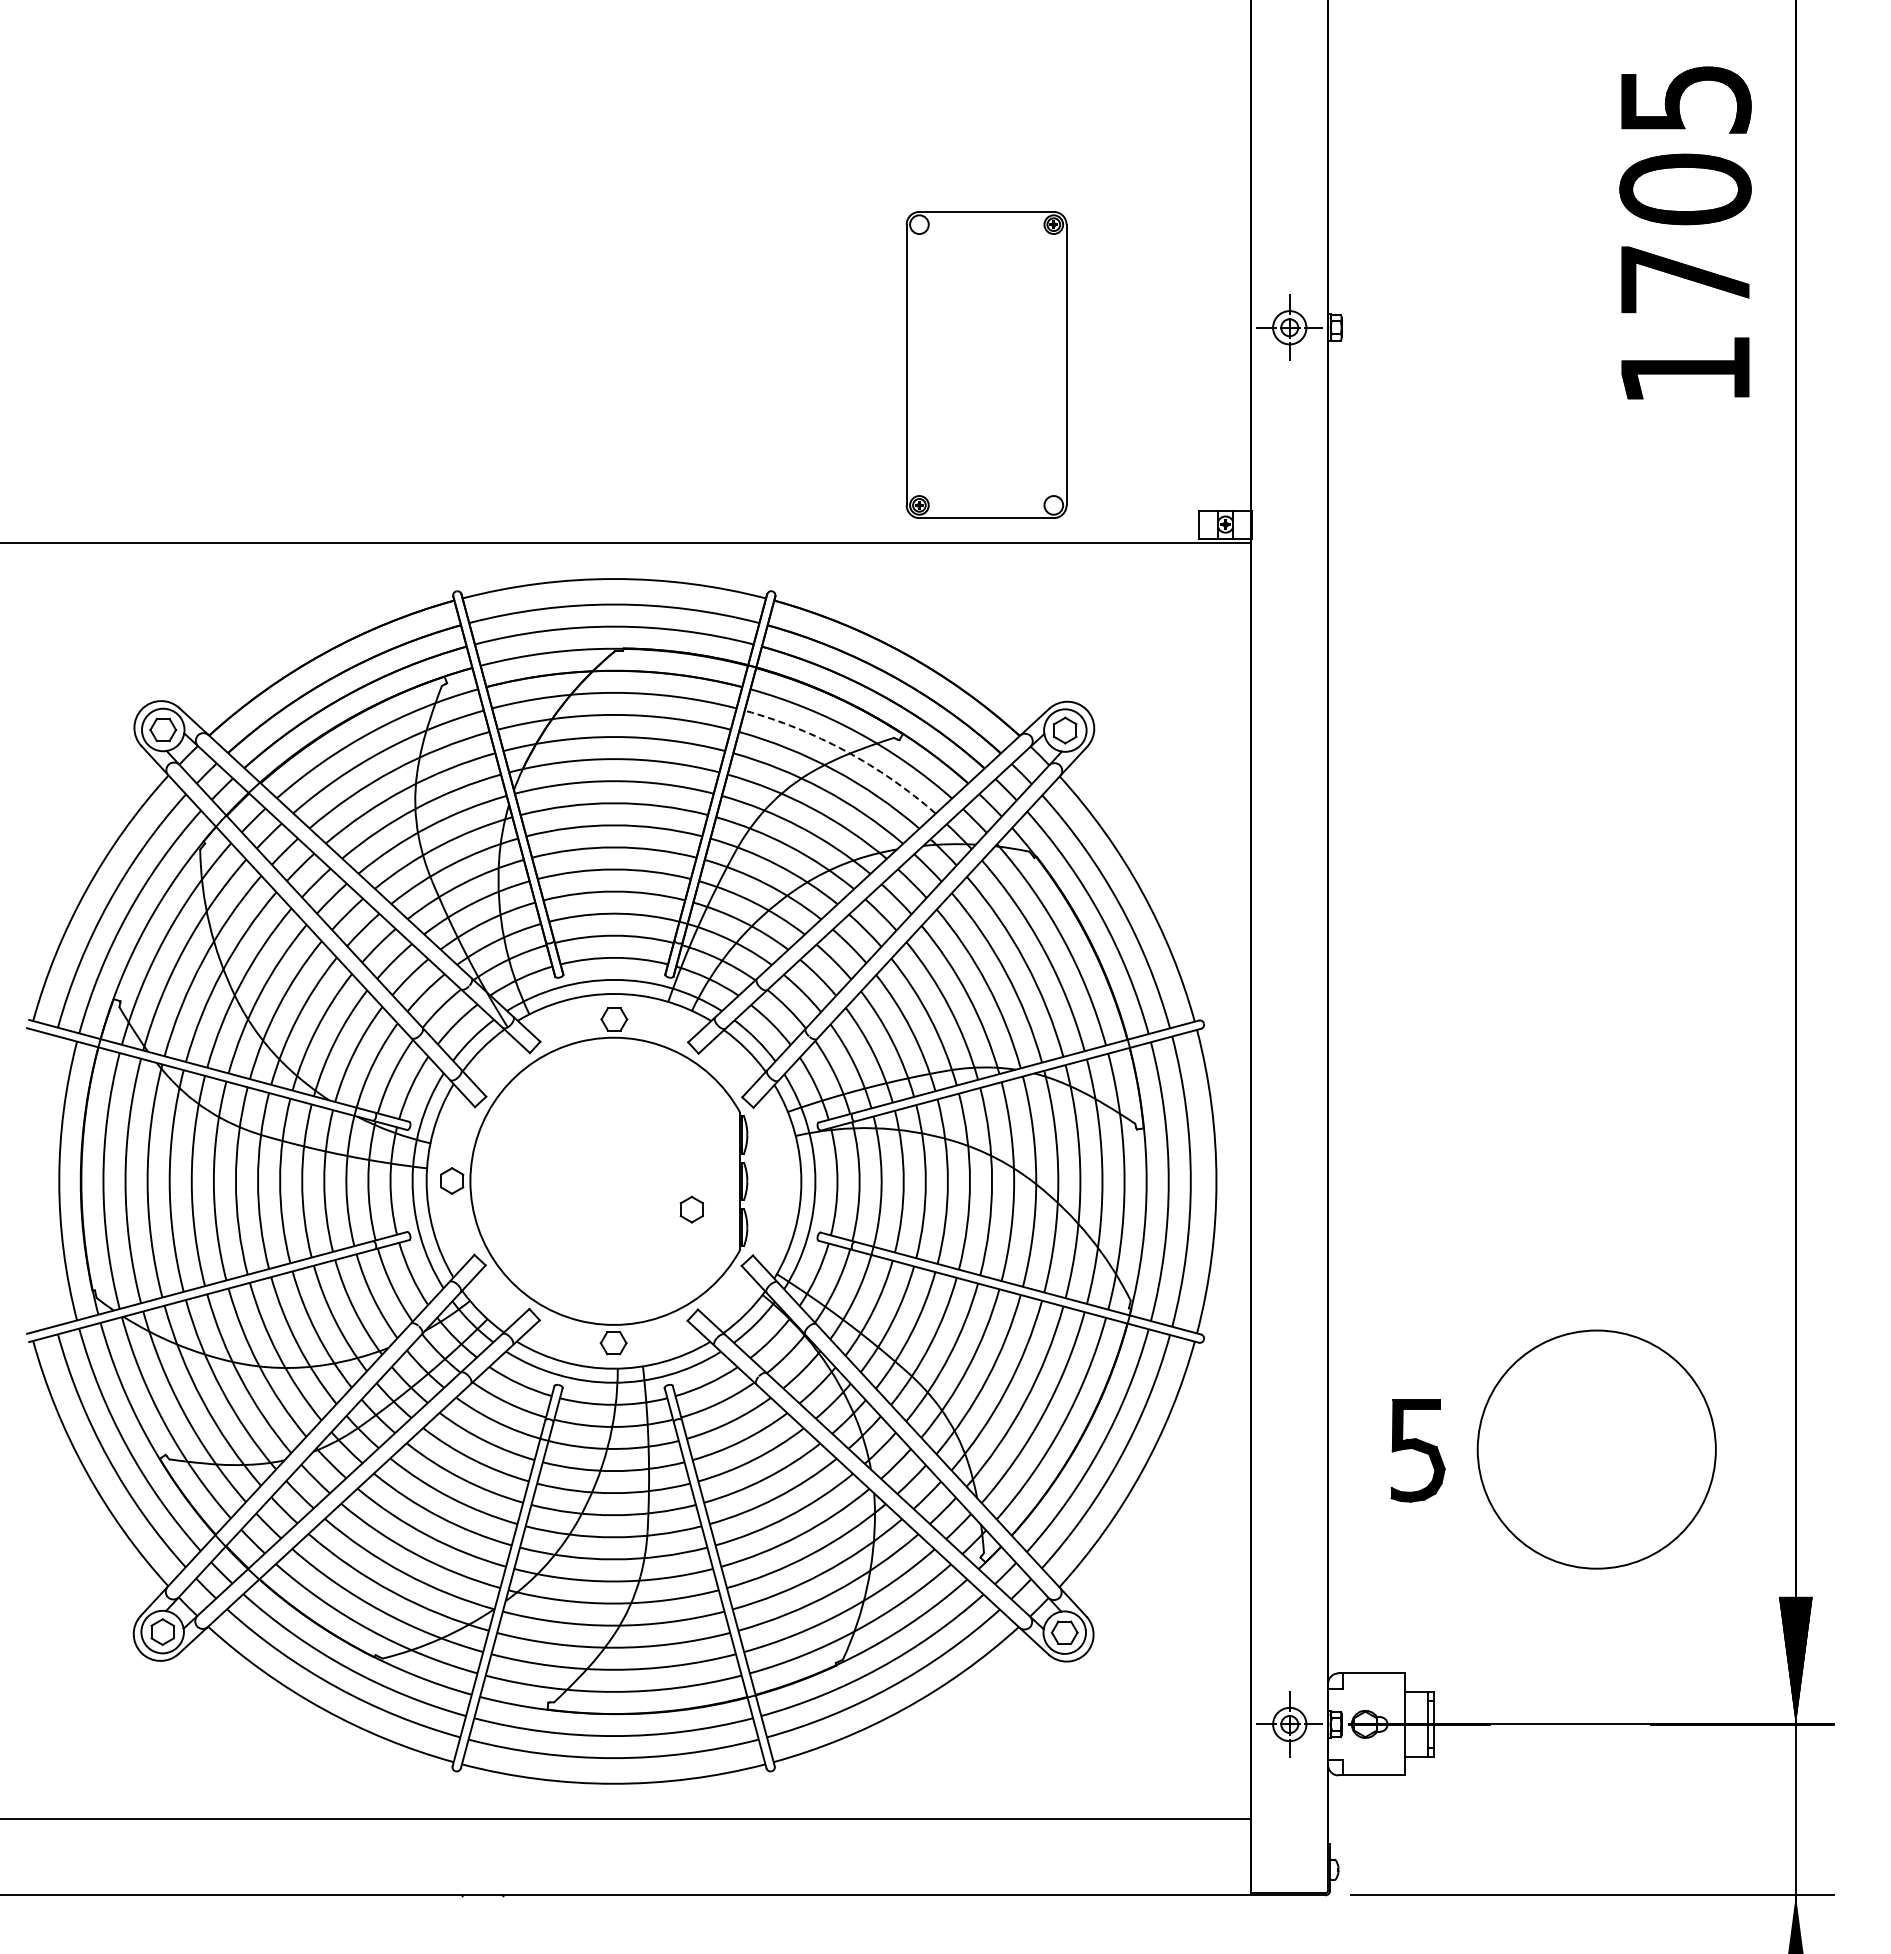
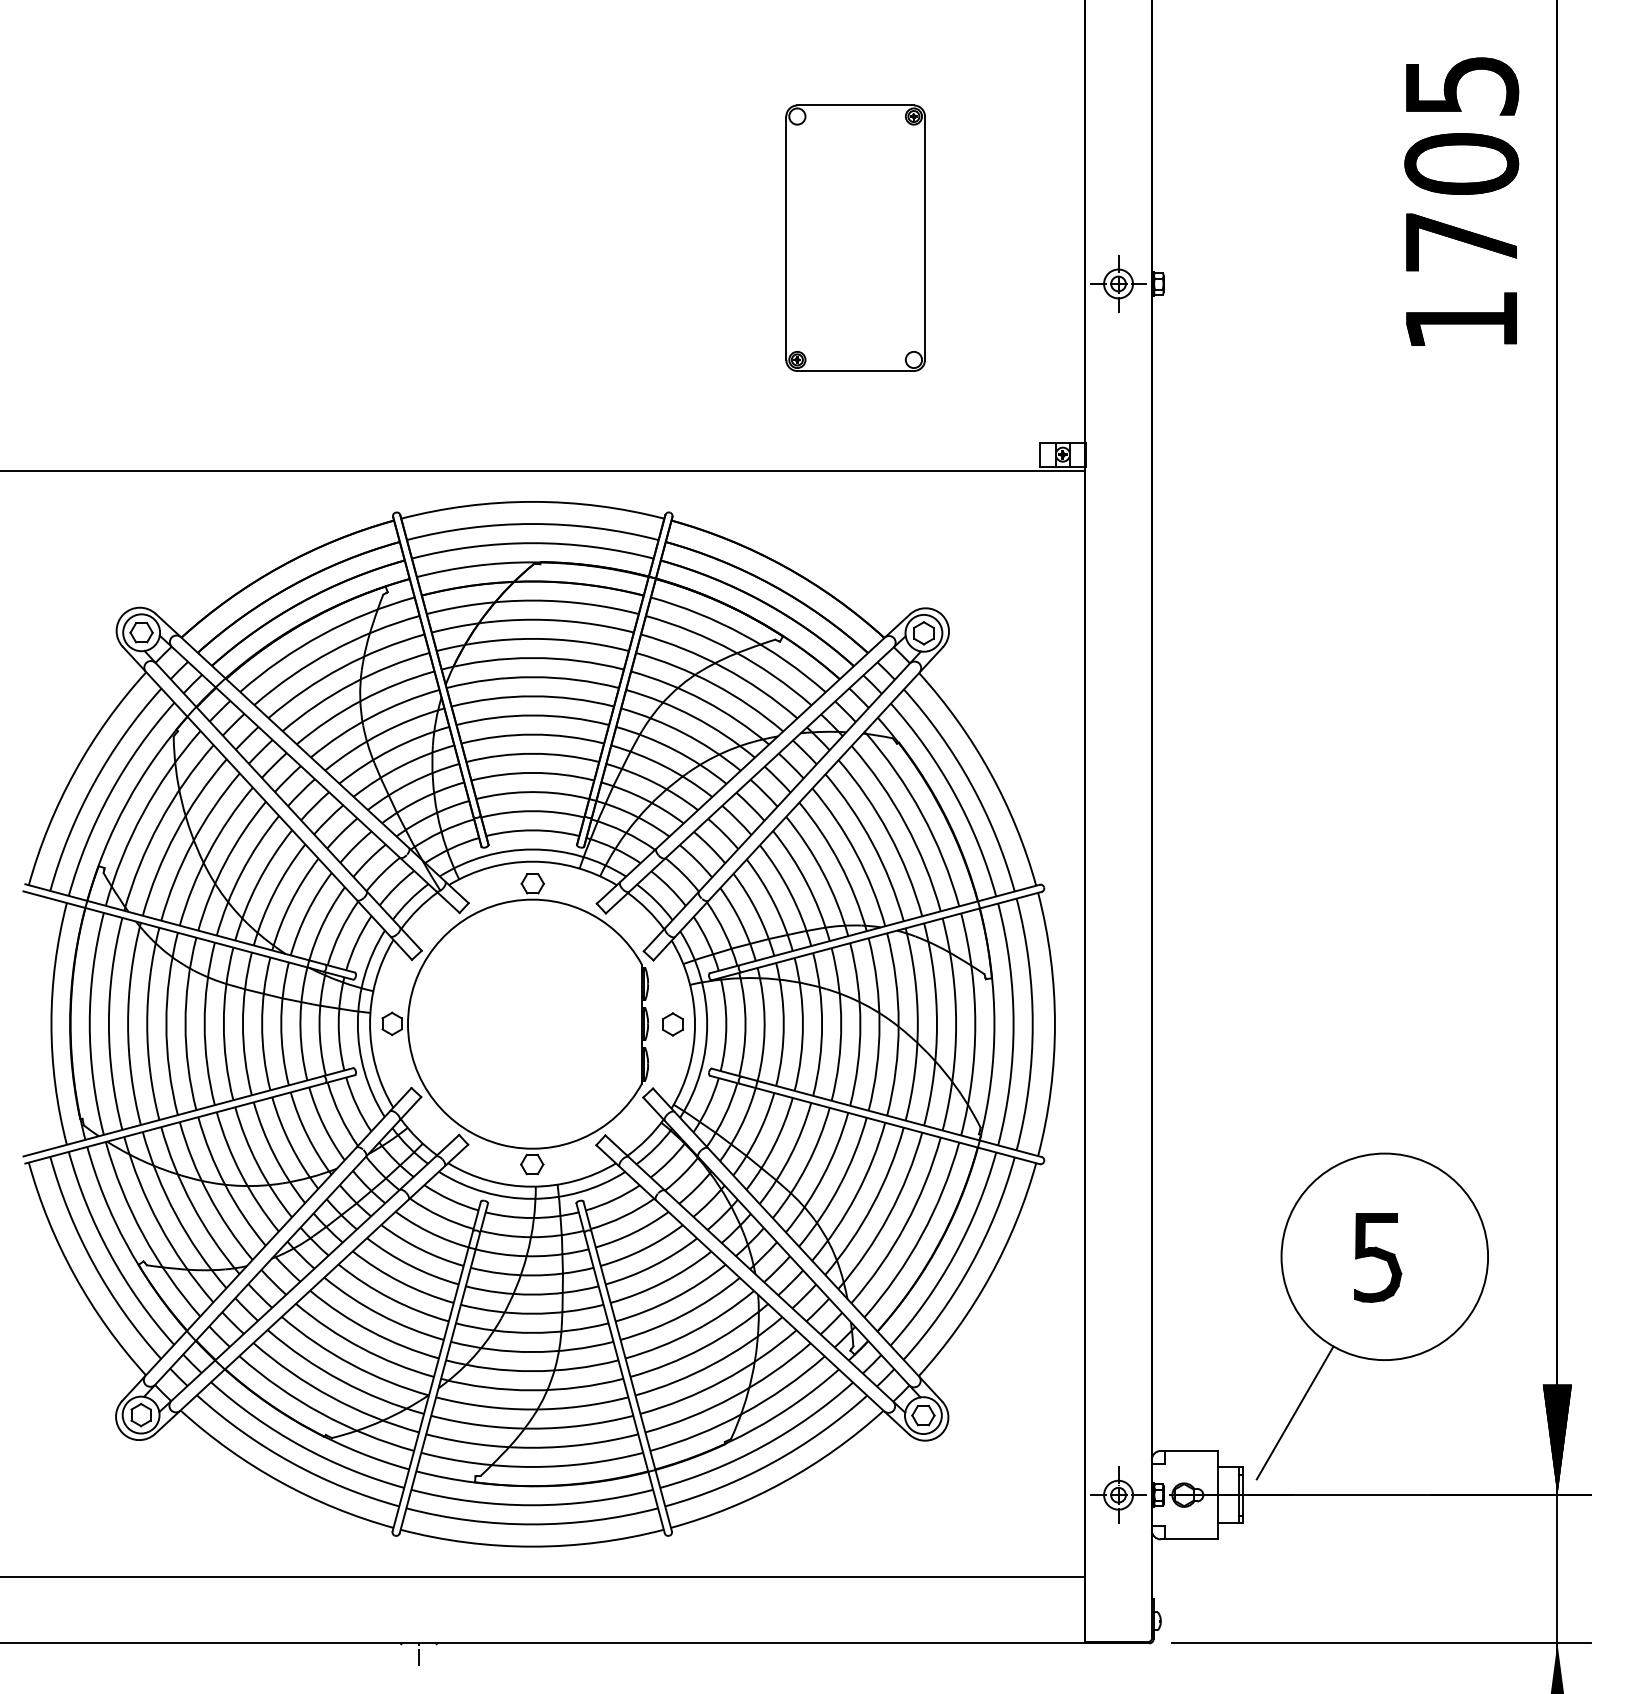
part: (986, 364) -> (855, 237), moved
arc: (845, 751) -> (733, 651), dashed -> solid
part: (691, 1209) -> (672, 1024), moved
part: (1417, 1450) -> (1377, 1257), moved
line: (1493, 1629) -> (1295, 1412), added
line: (483, 1908) -> (419, 1654), added

